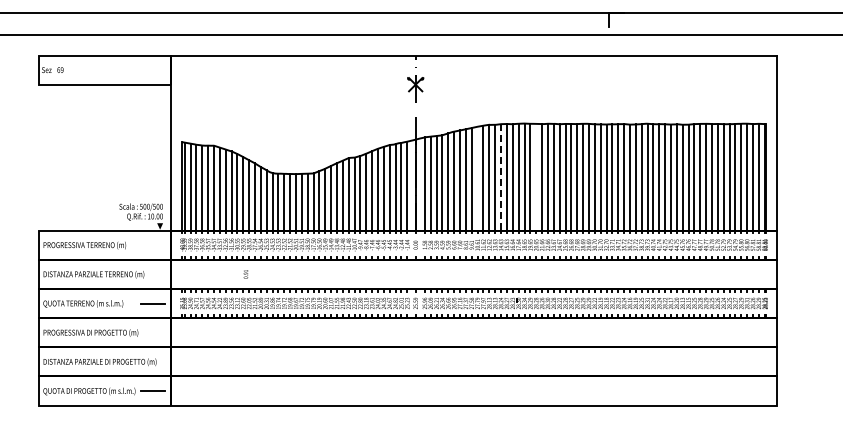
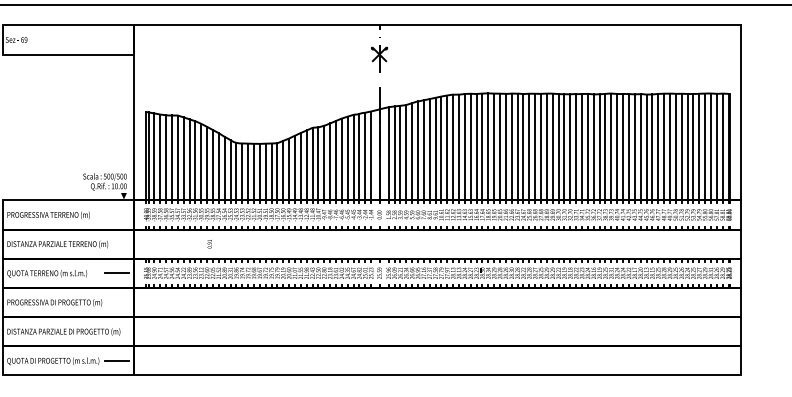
line: (536, 176) -> (500, 146), added
line: (501, 177) -> (465, 147), dashed -> solid
line: (477, 178) -> (441, 148), added

